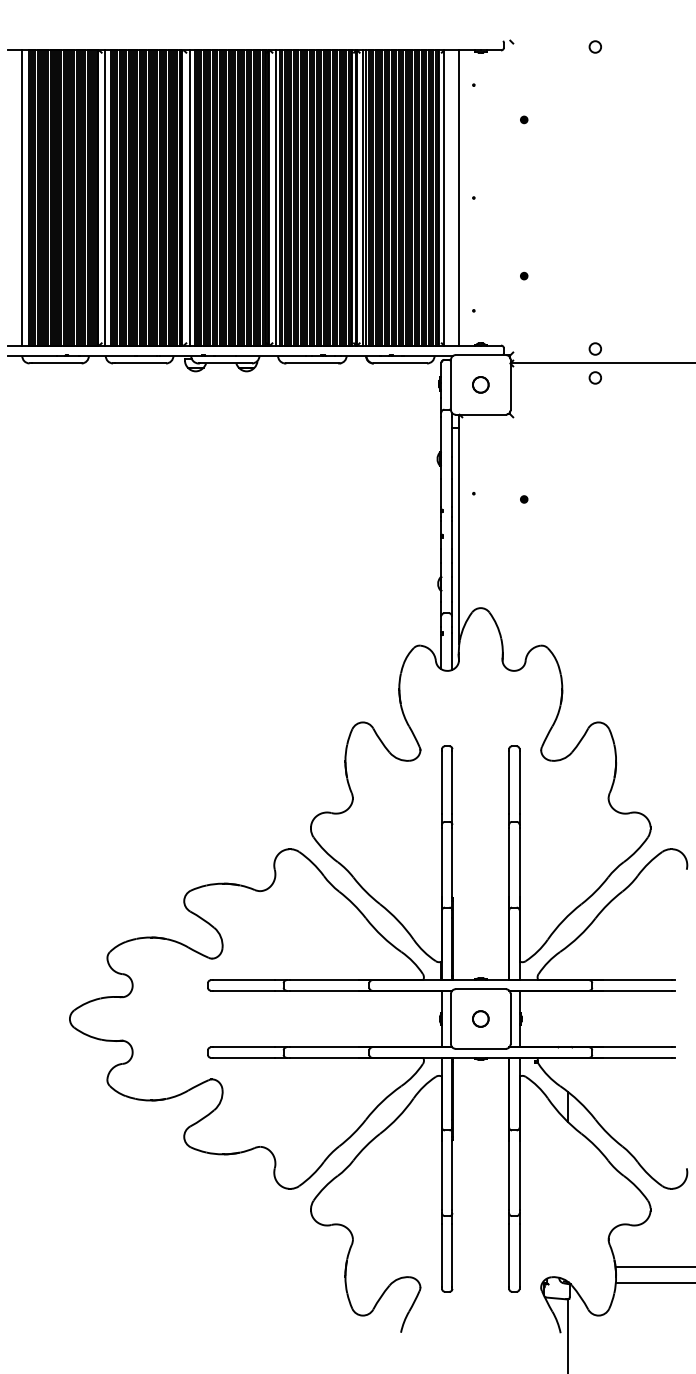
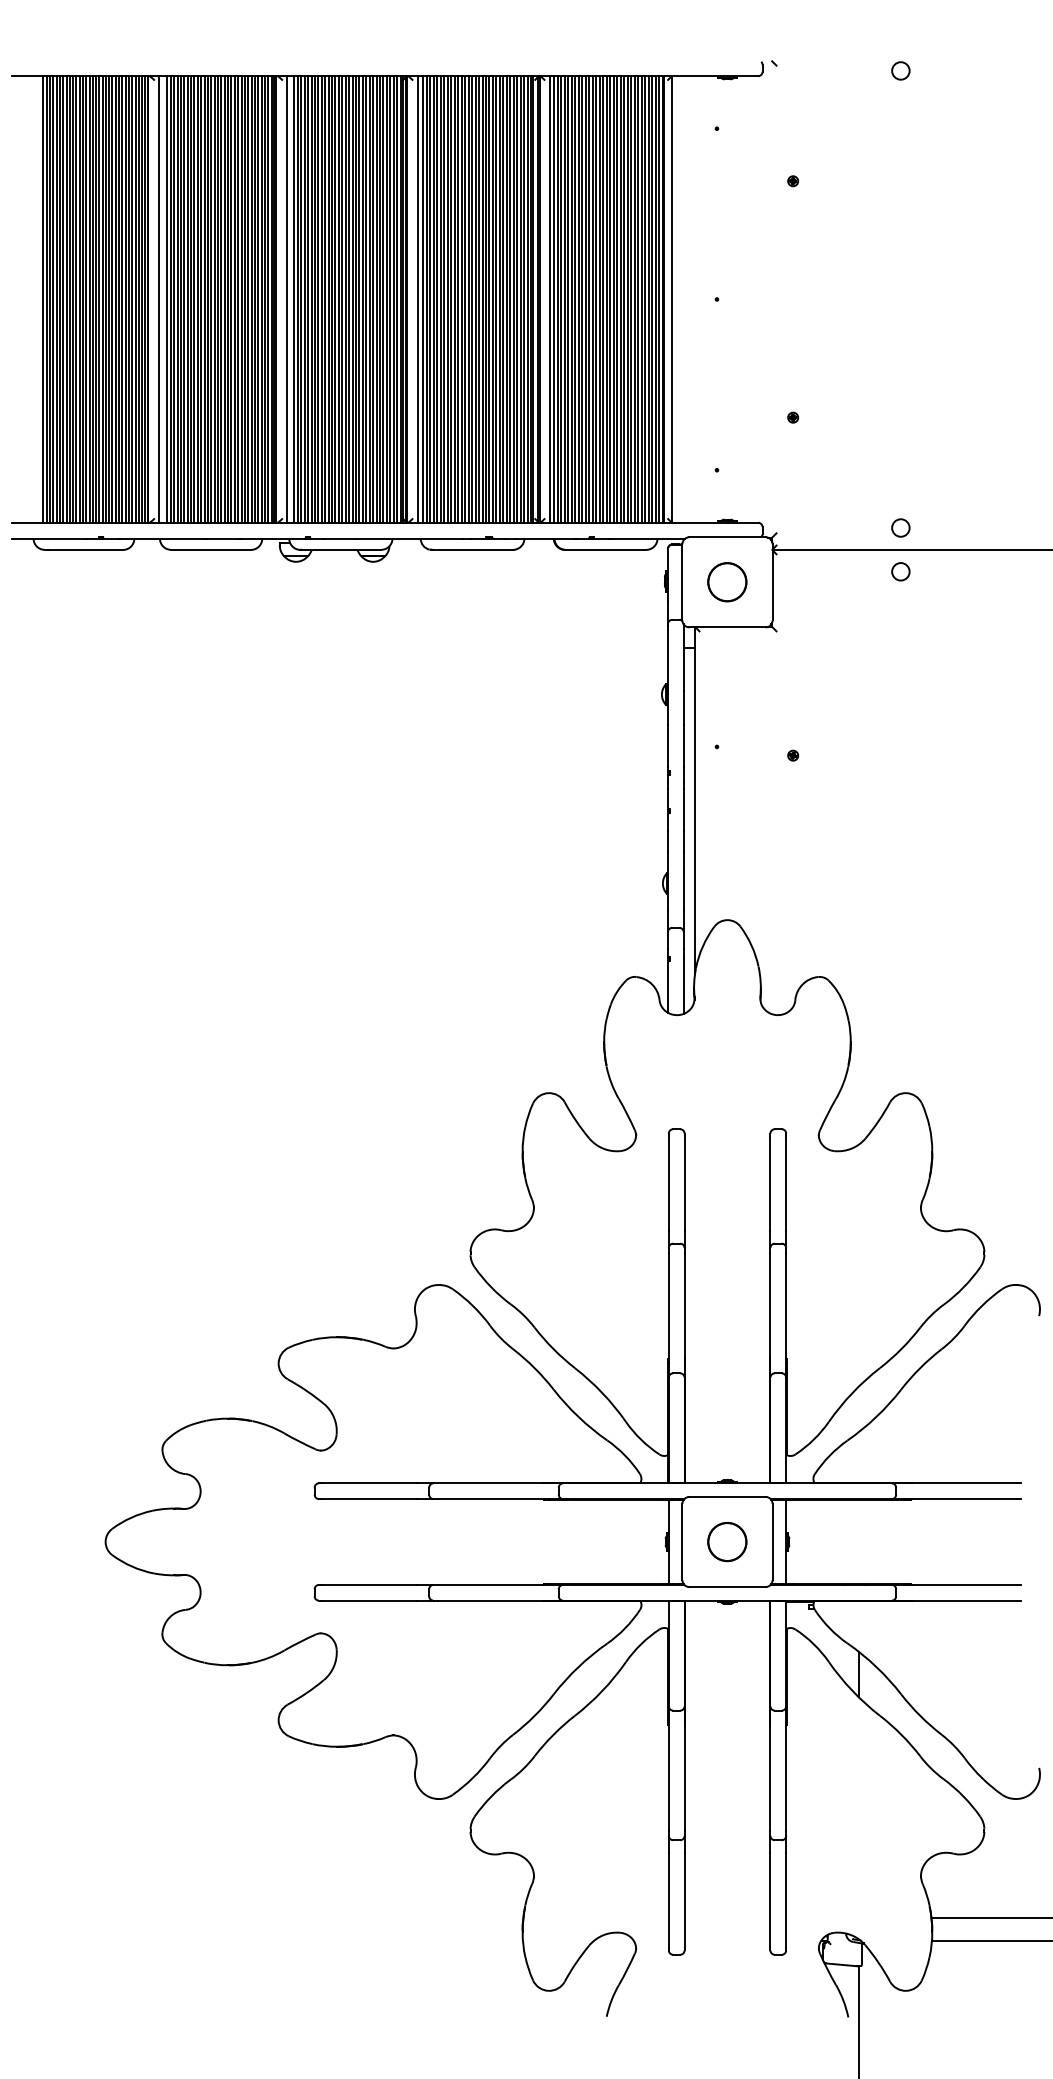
line: (22, 197) -> (33, 298), removed
line: (459, 197) -> (695, 298), removed
circle: (480, 384) -> (727, 581), size x1.6
circle: (480, 1018) -> (727, 1541), size x1.6

